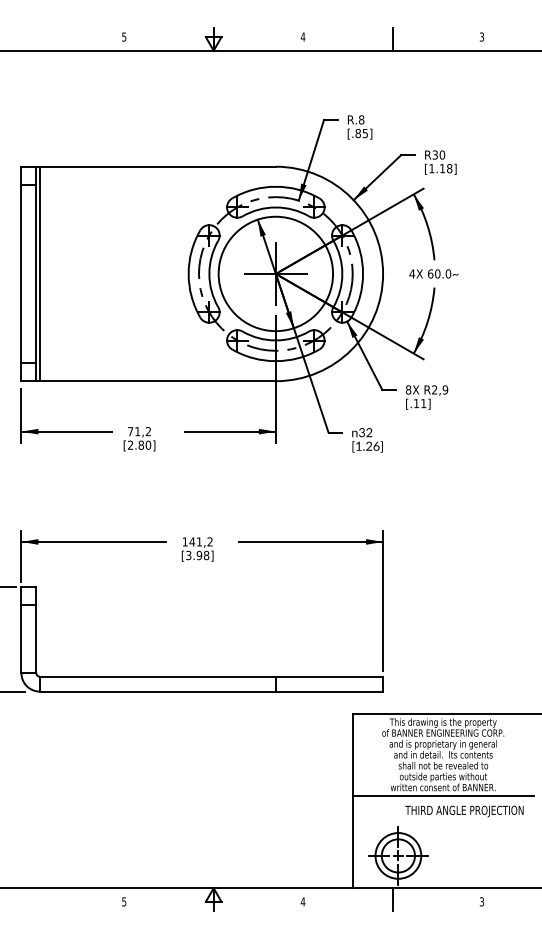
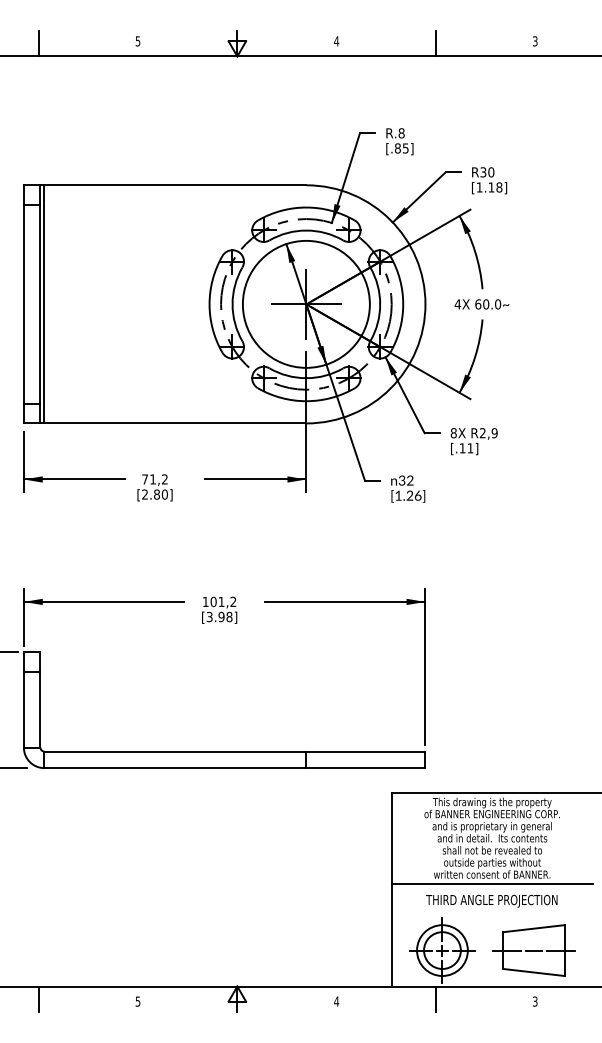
line: (34, 39) -> (38, 43), added
text: (192, 541) -> (213, 601), 141,2 -> 101,2
text: (464, 810) -> (491, 900), moved
part: (480, 855) -> (533, 950), added
line: (34, 899) -> (38, 998), added

